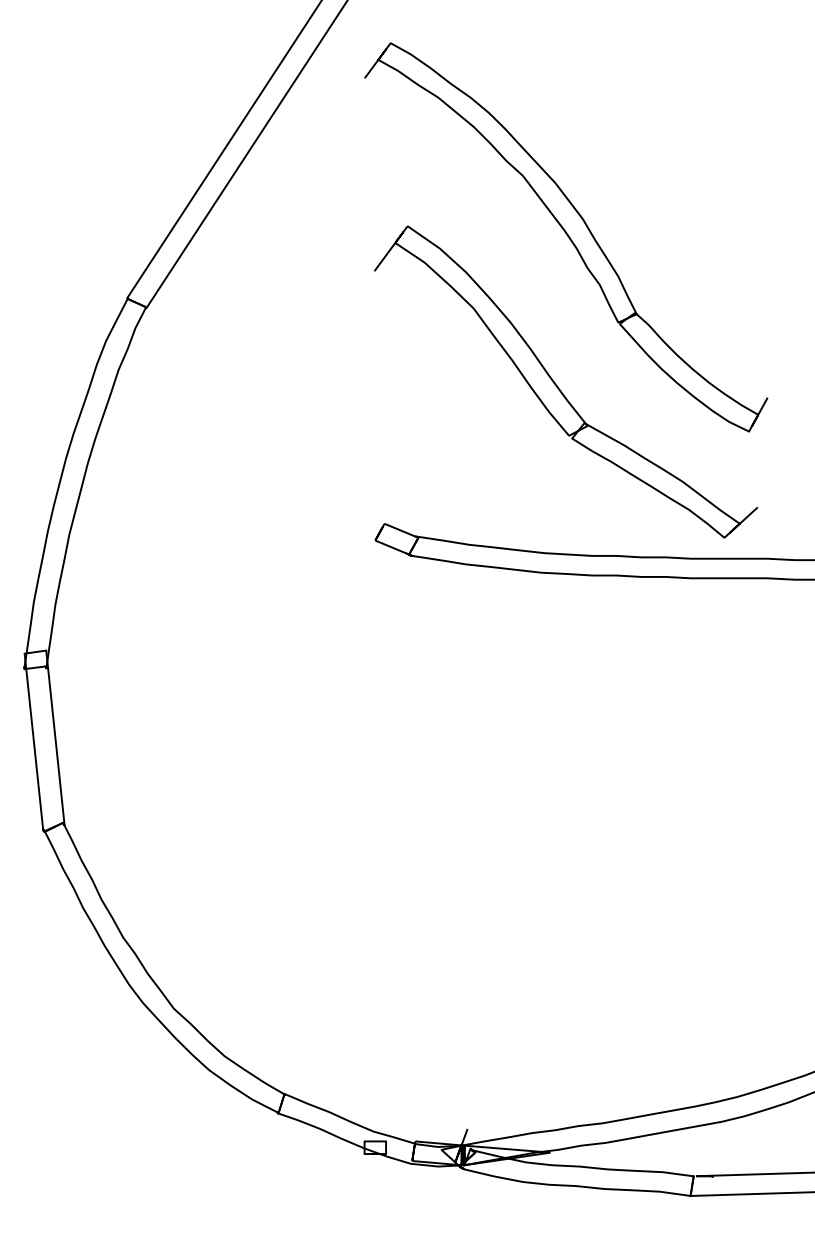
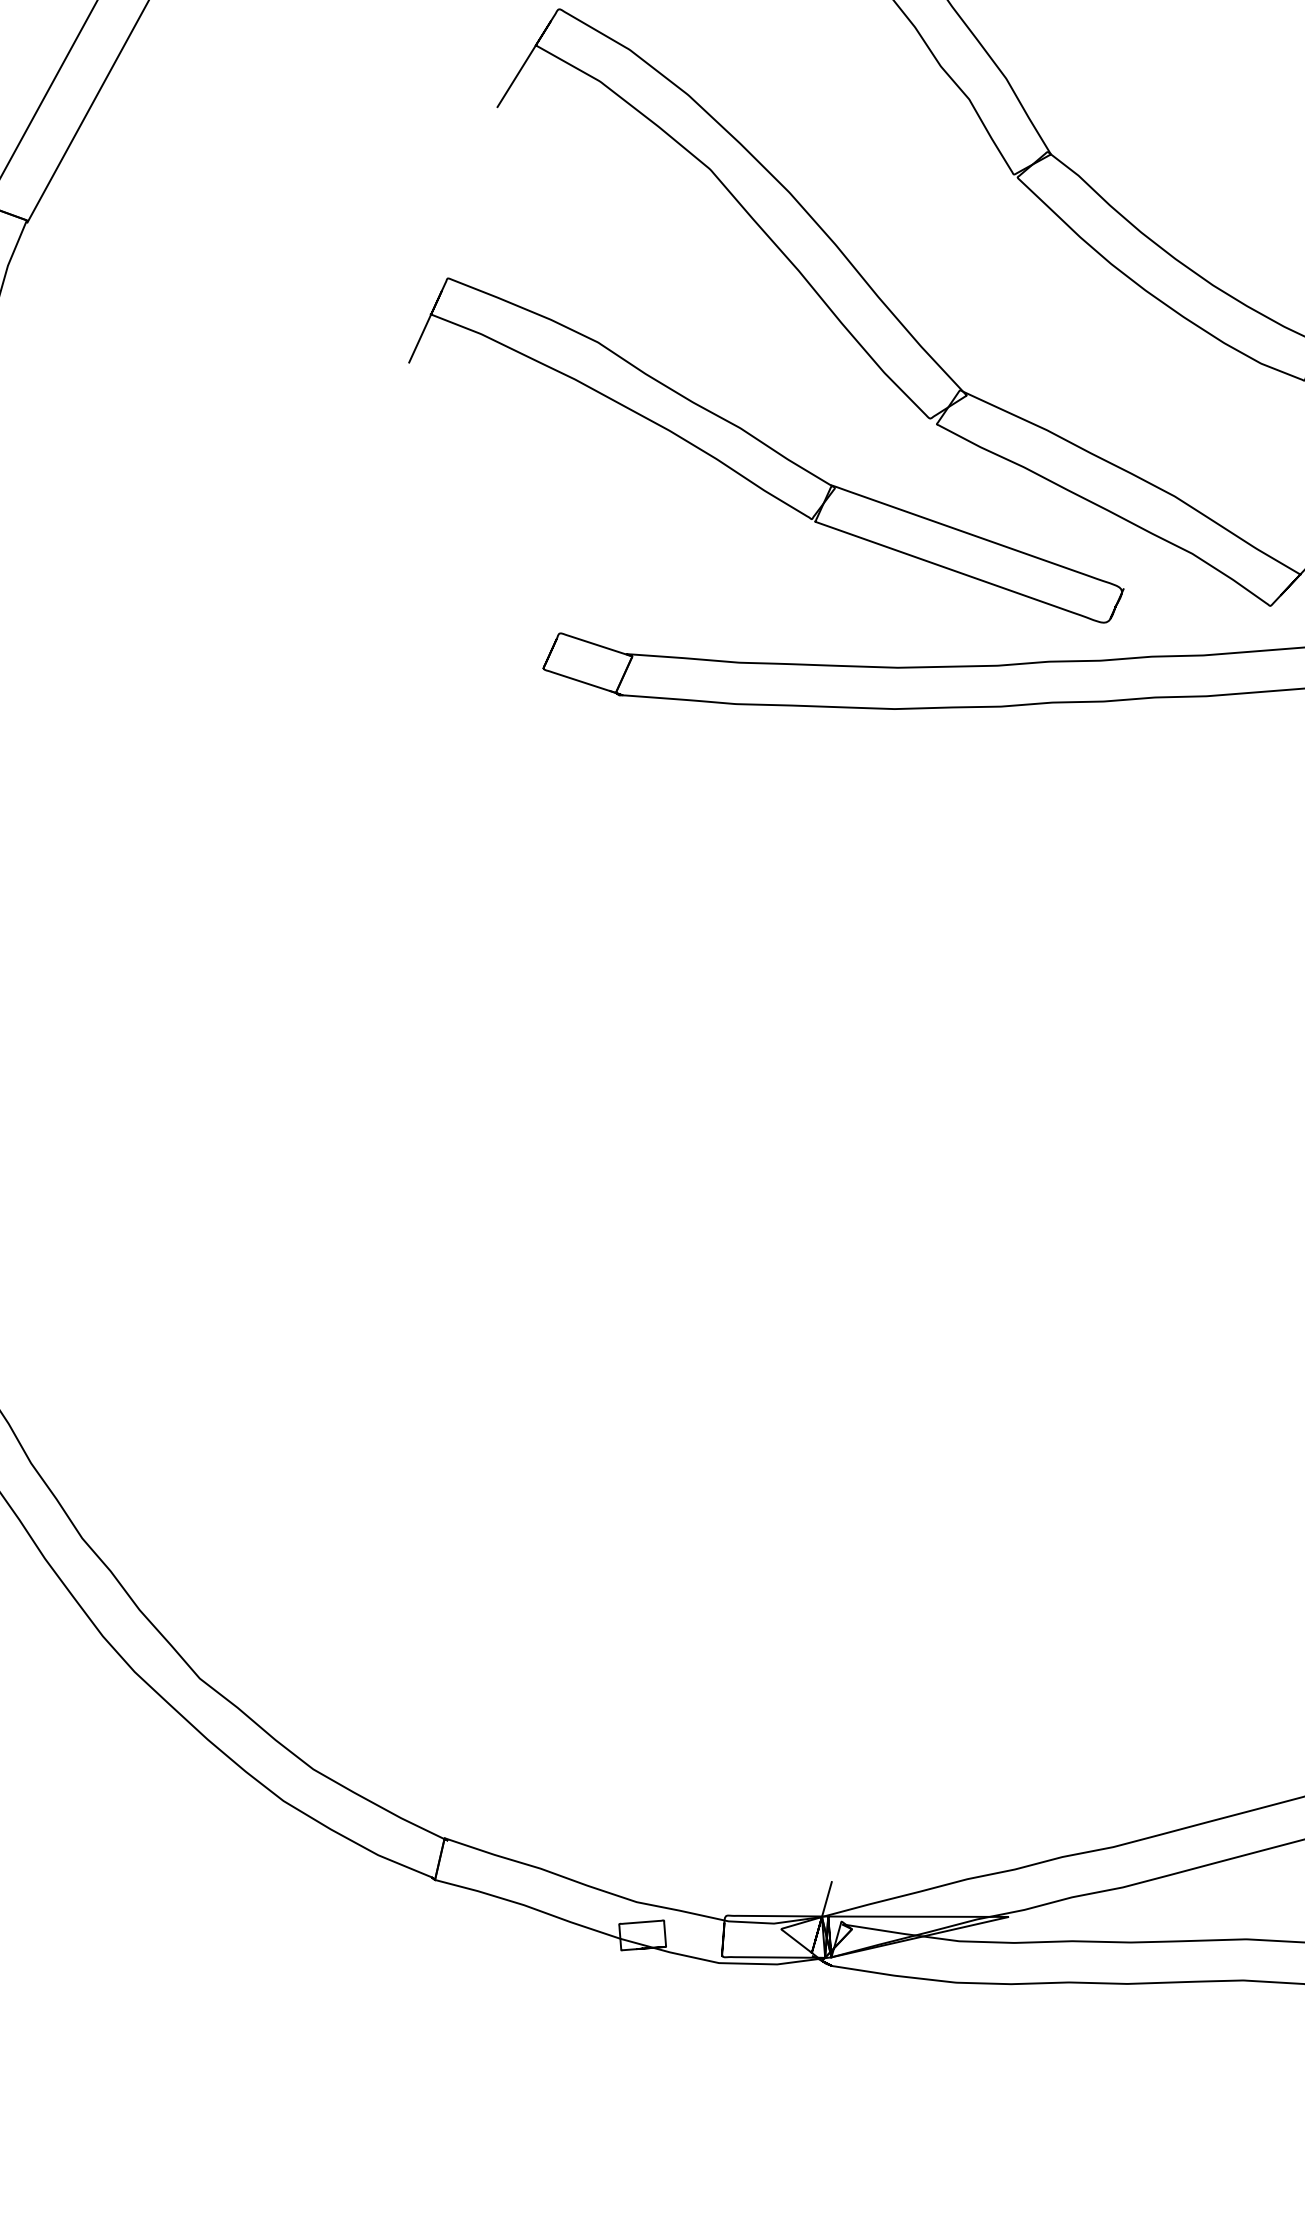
part: (488, 444) -> (763, 450), added

